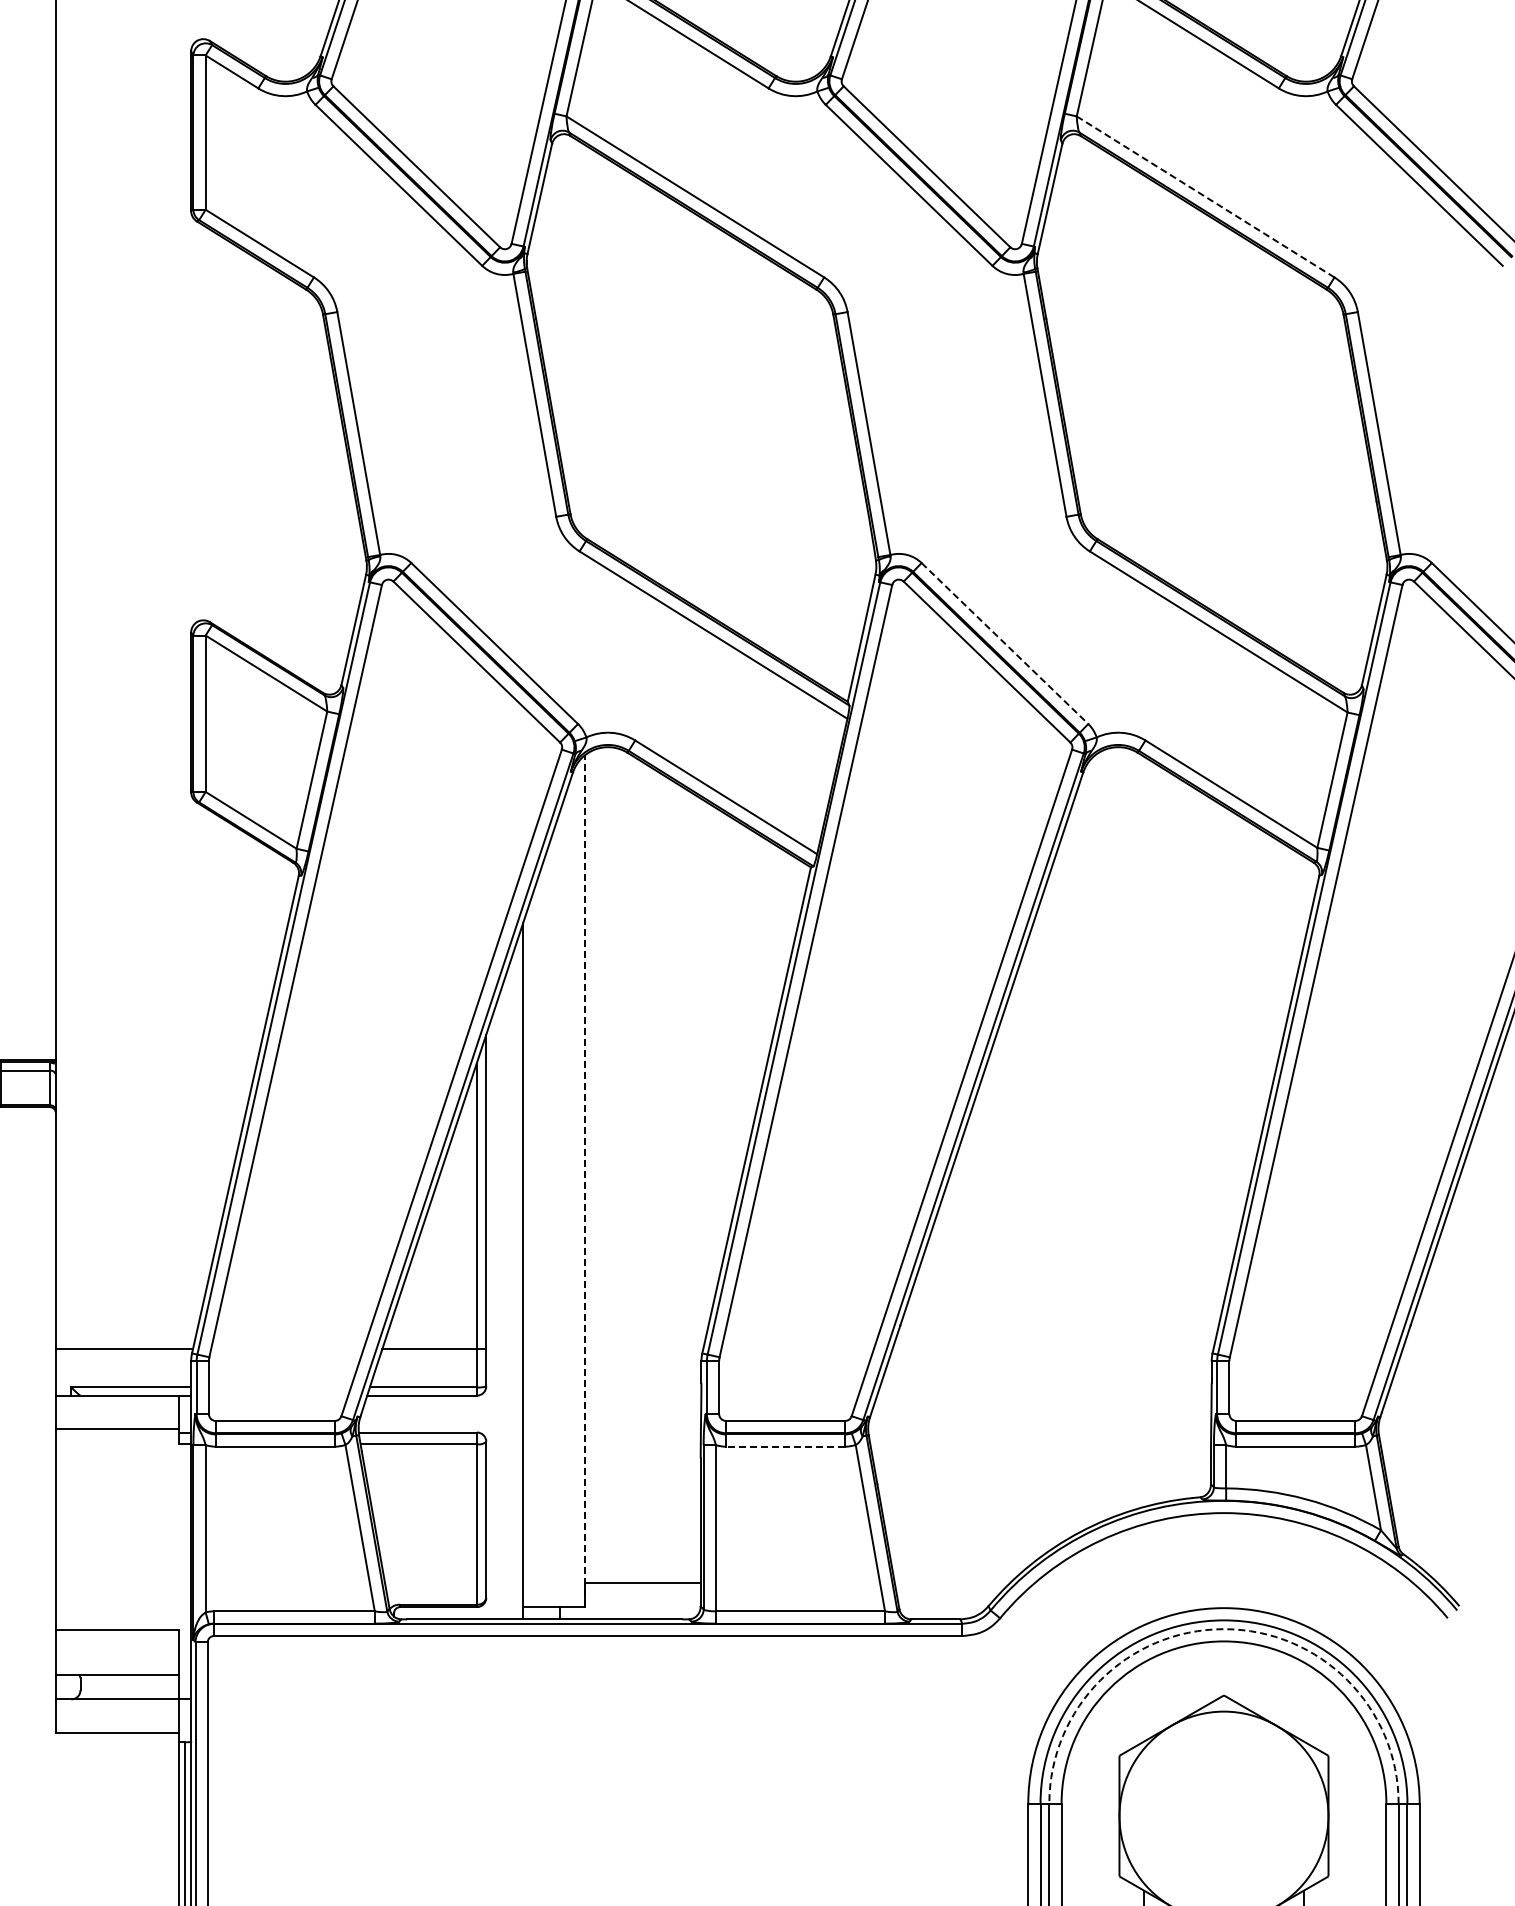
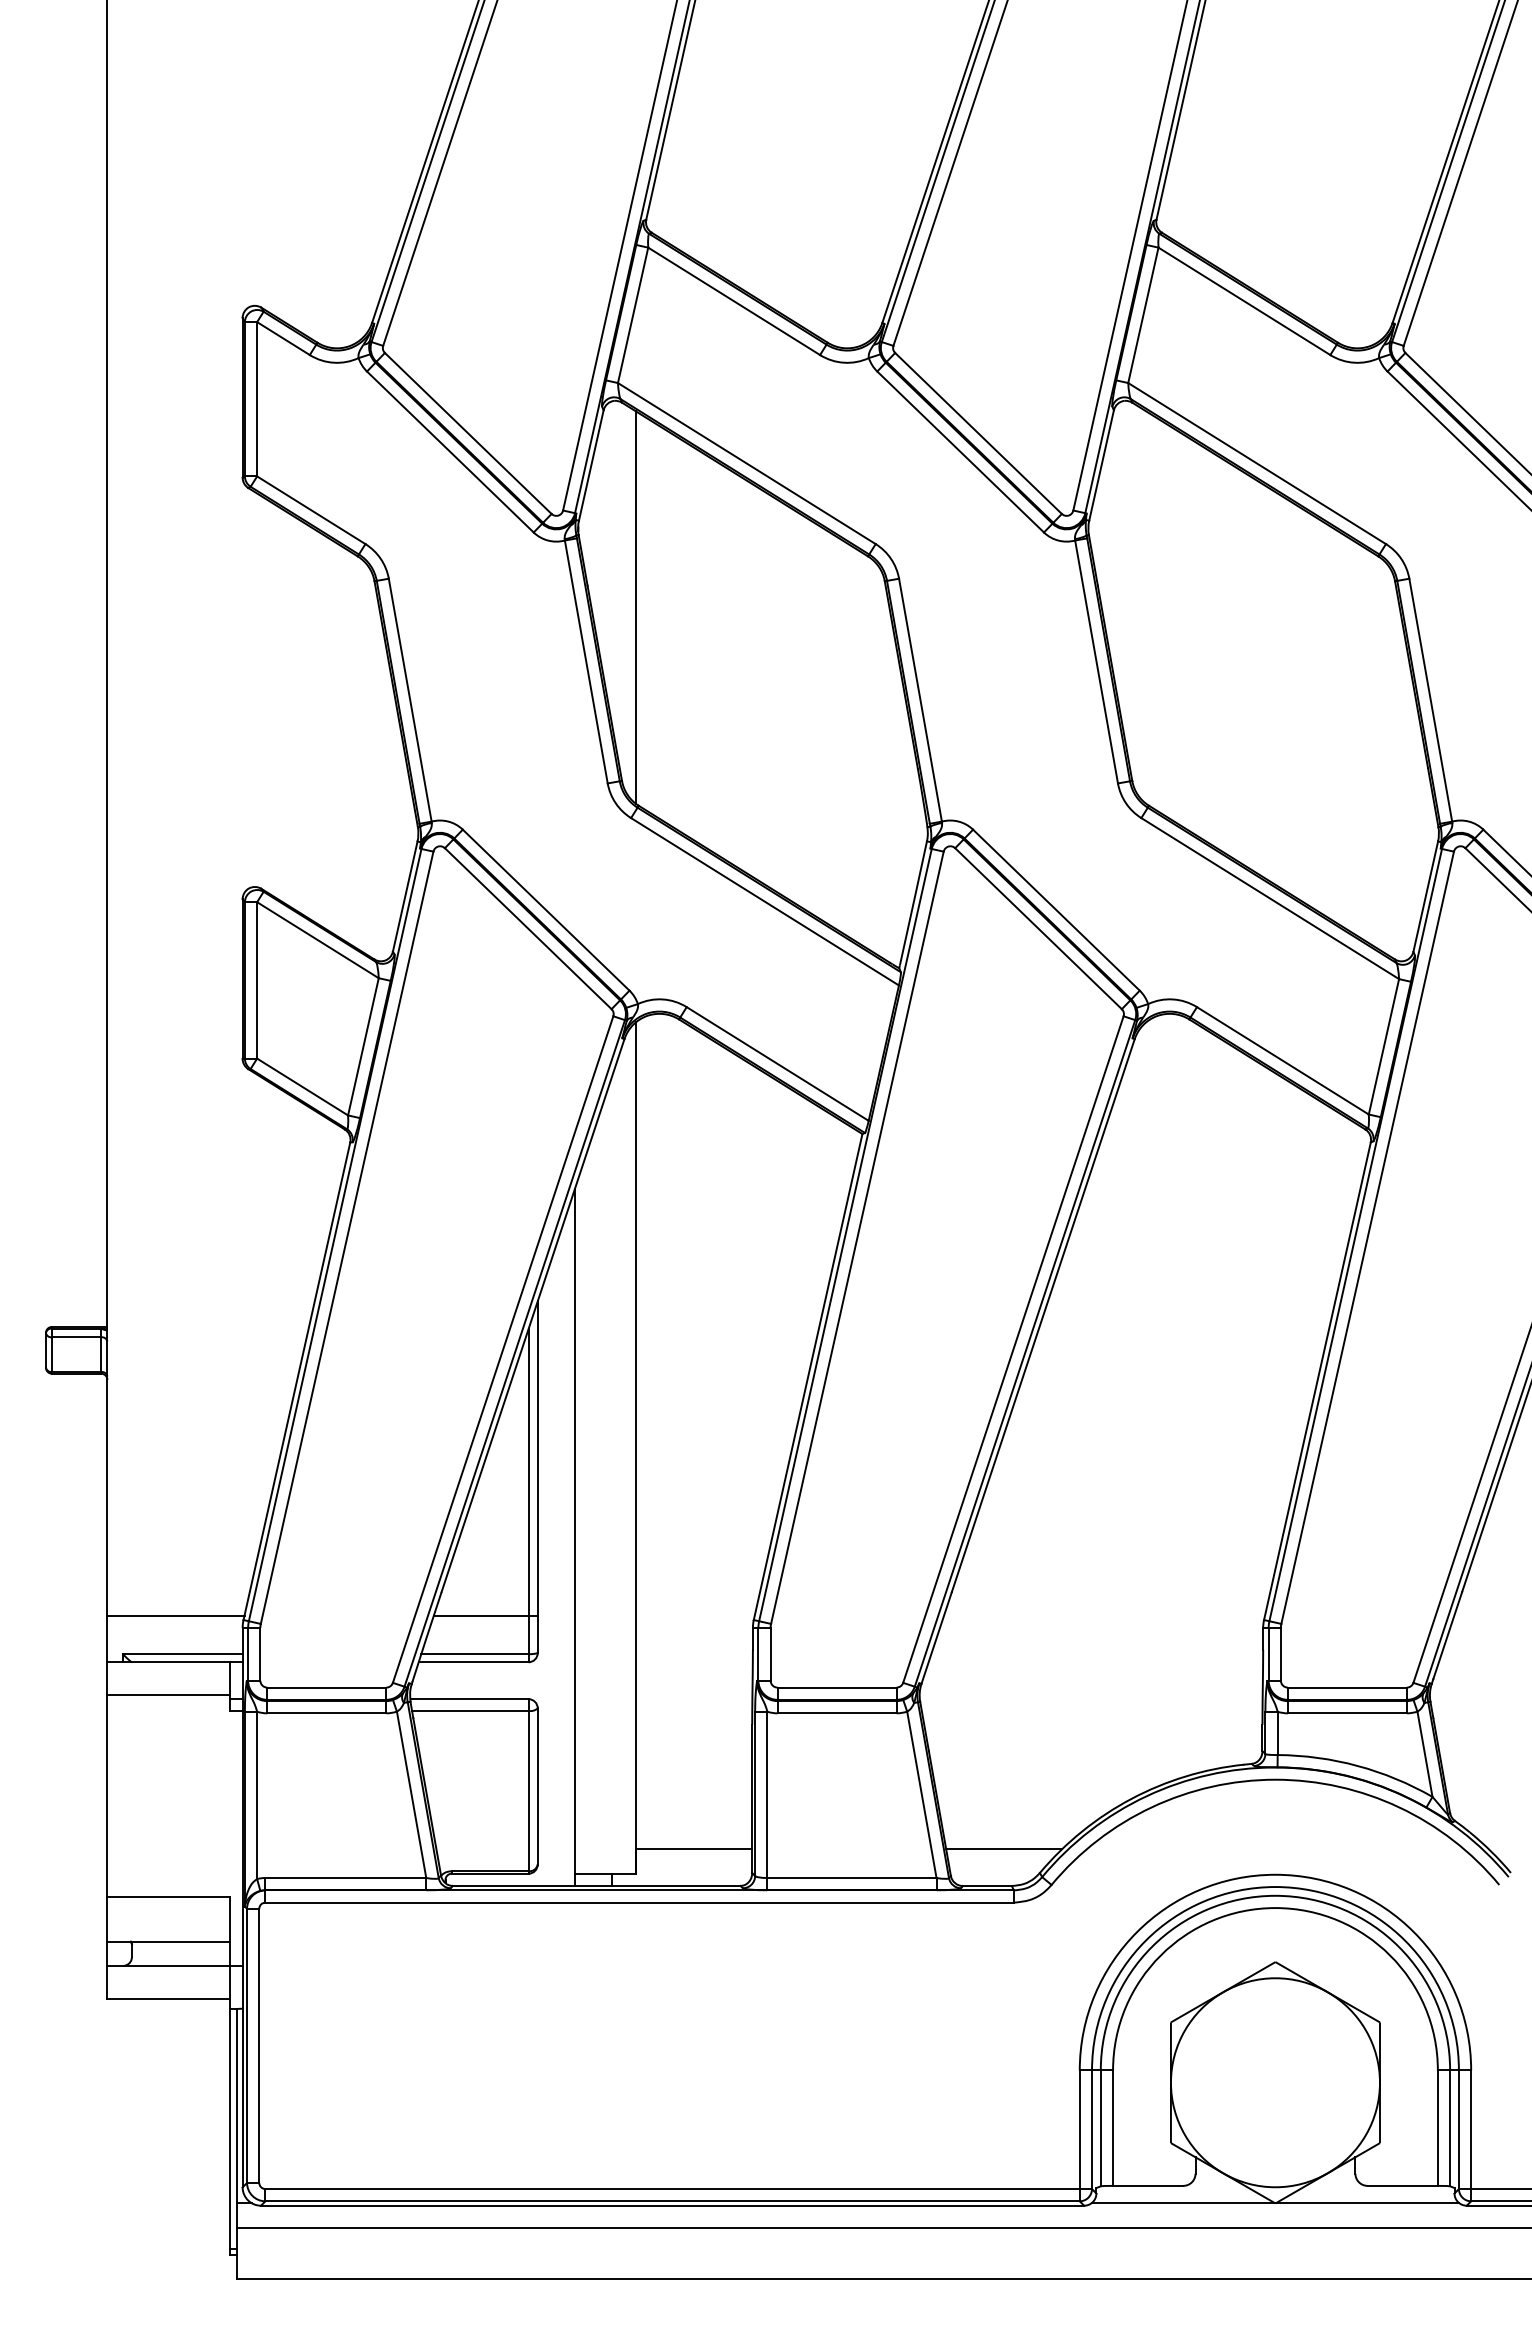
line: (1206, 196) -> (1257, 463), dashed -> solid
line: (585, 340) -> (636, 607), added
line: (1005, 643) -> (1056, 910), dashed -> solid
line: (585, 1180) -> (636, 1447), dashed -> solid
line: (786, 1446) -> (837, 1713), dashed -> solid
line: (953, 1582) -> (1004, 1849), added
arc: (1224, 1628) -> (1275, 1895), dashed -> solid

